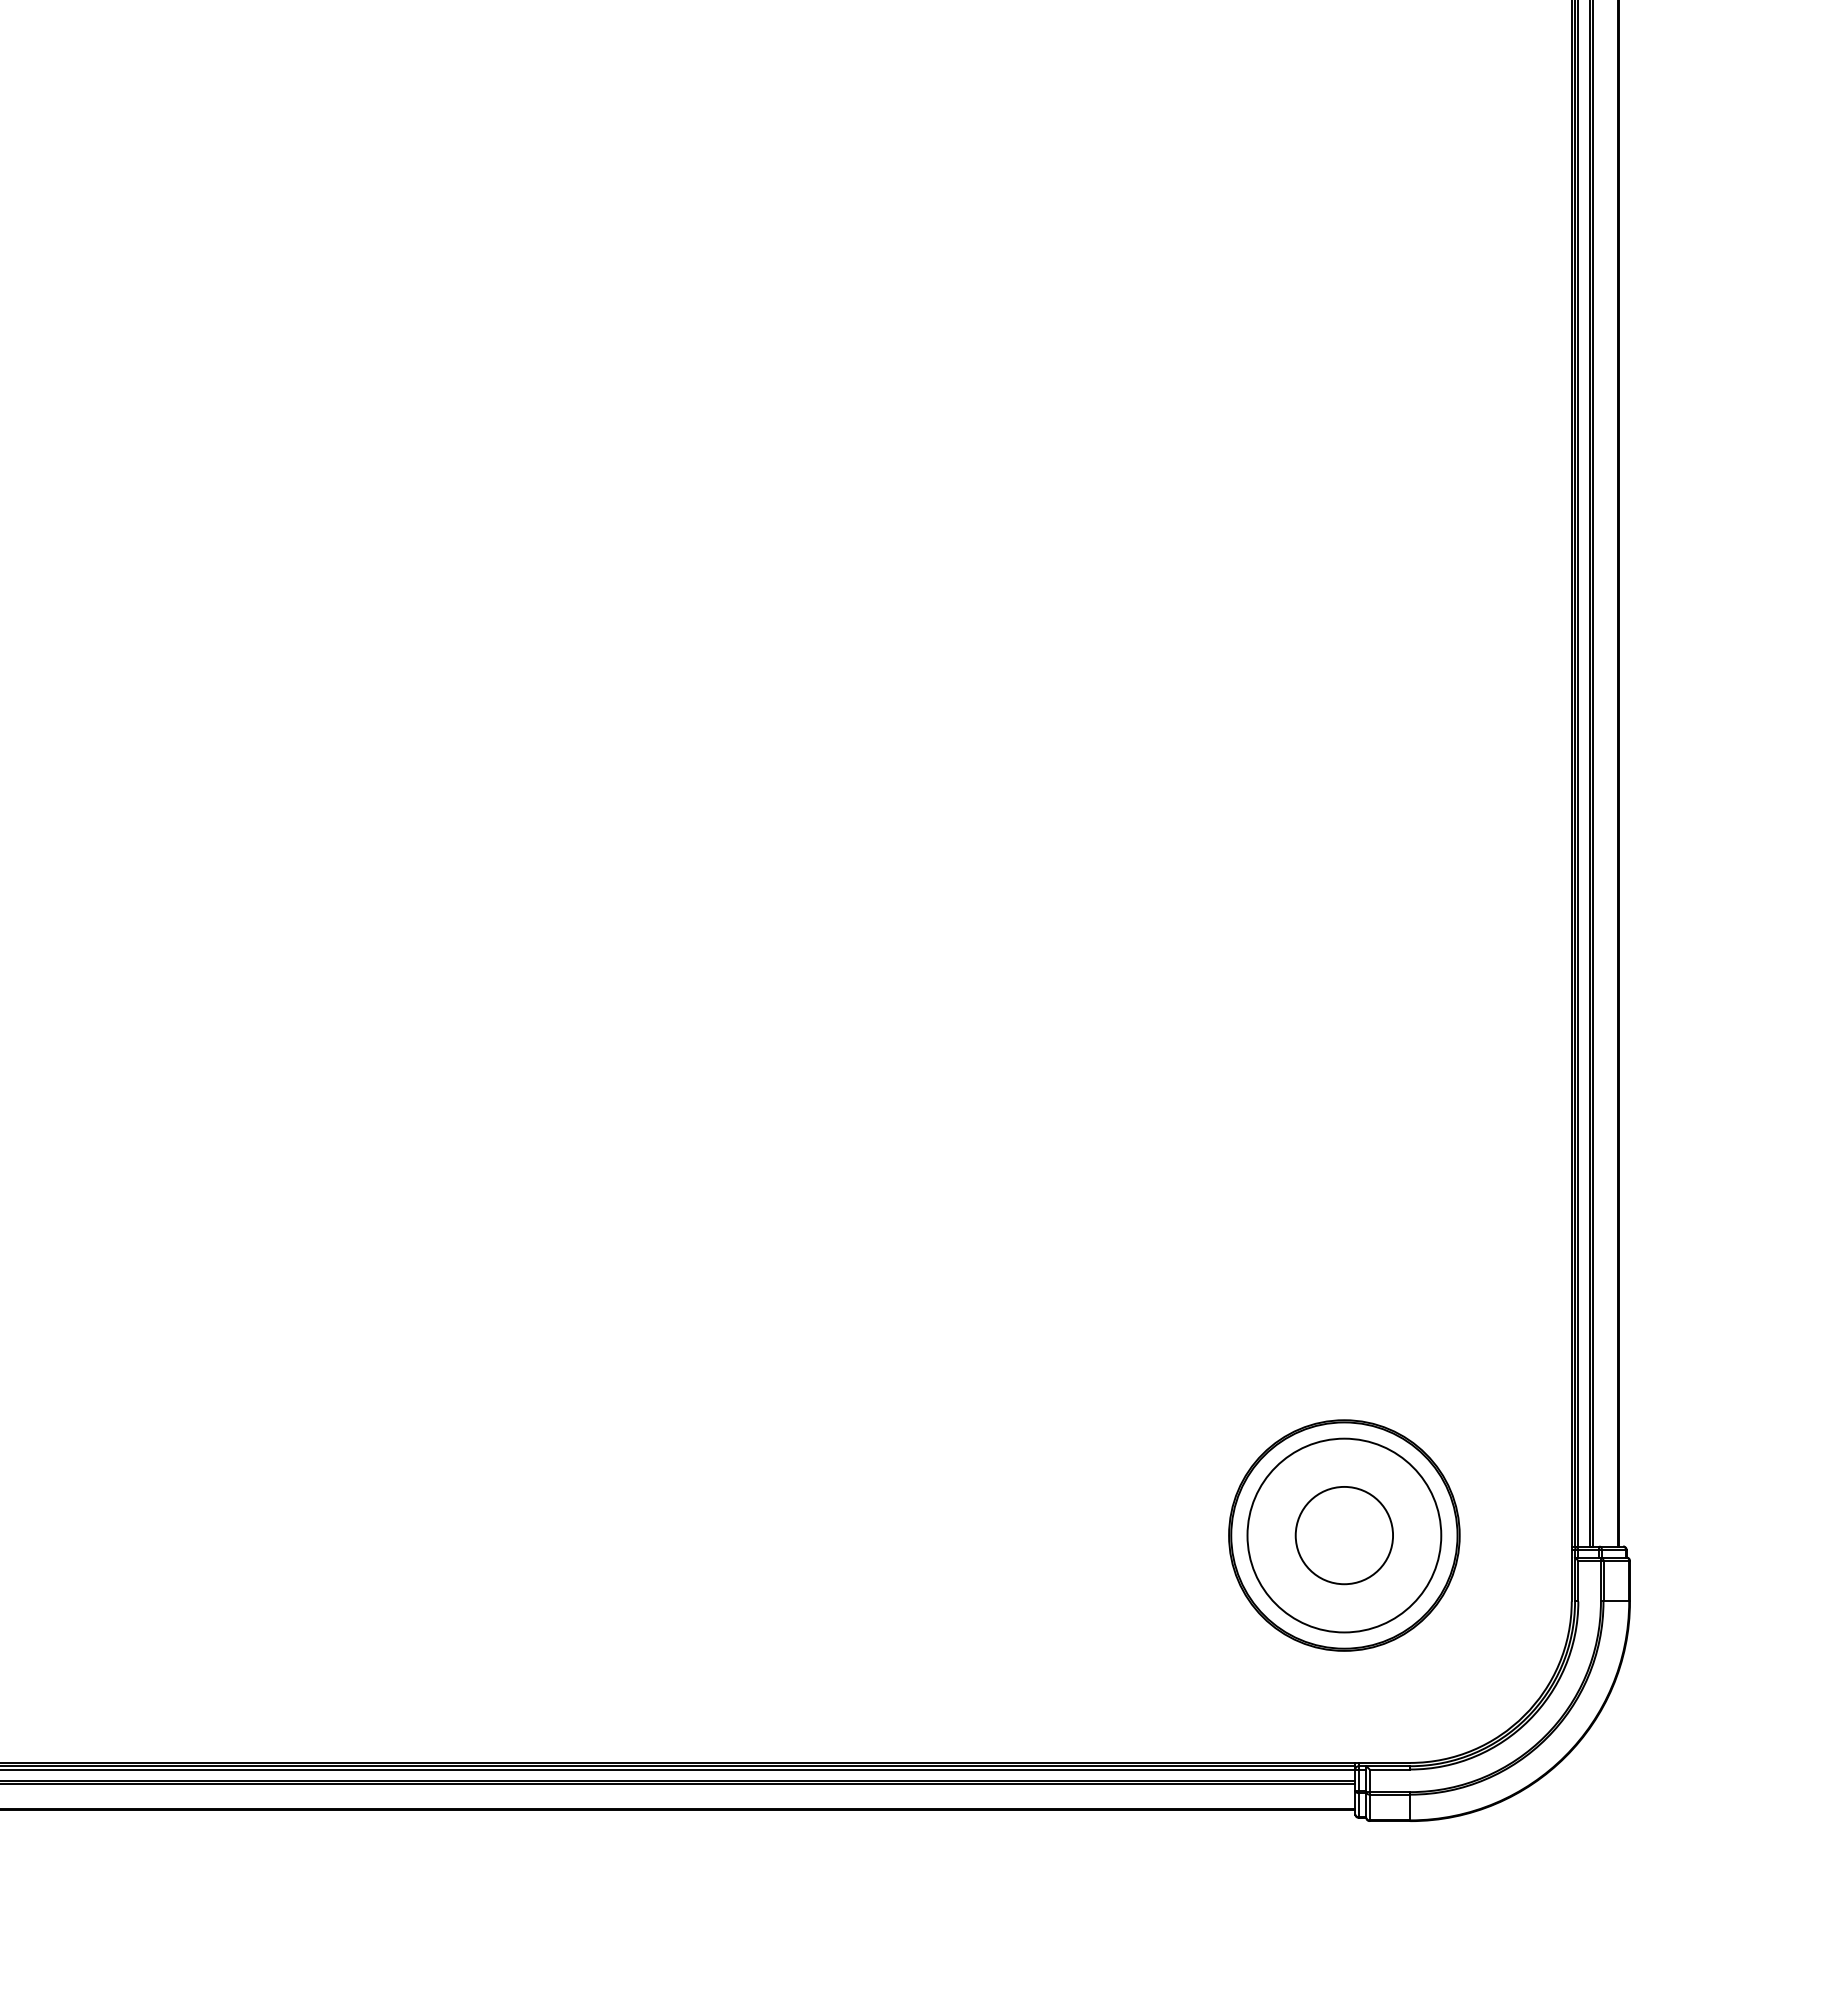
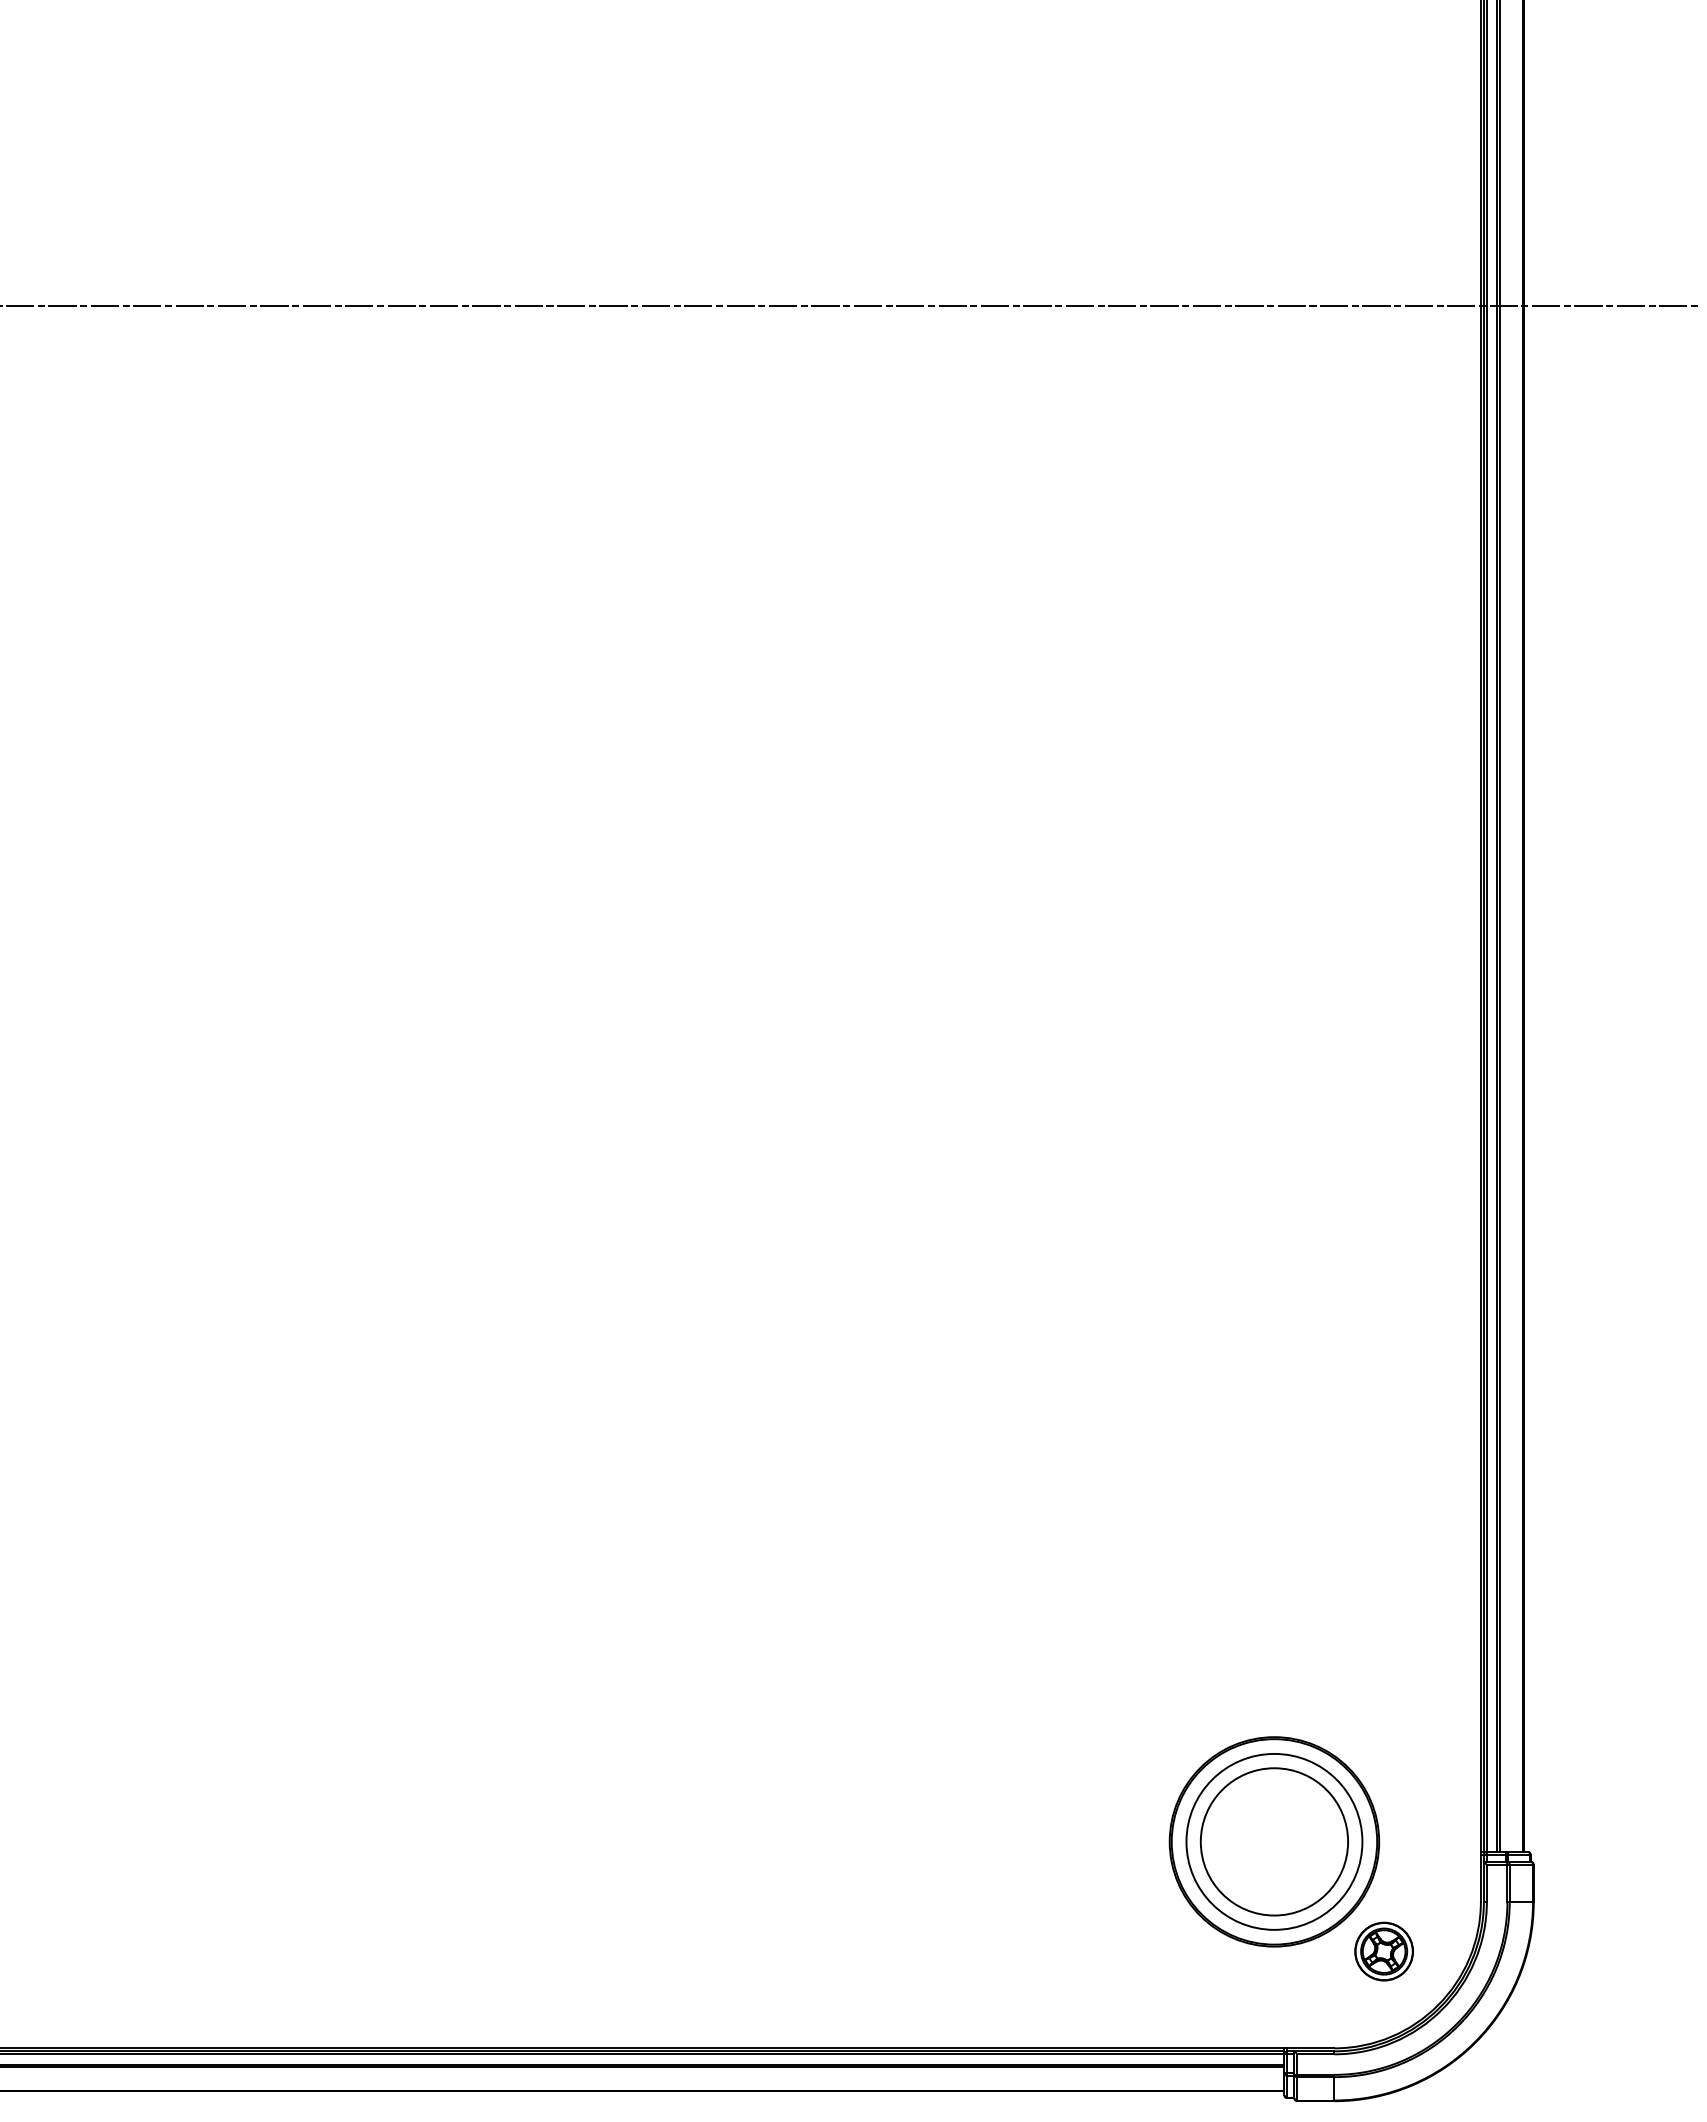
circle: (1344, 1535) -> (1274, 1841), size x1.67
part: (1464, 1656) -> (1383, 1951), added

